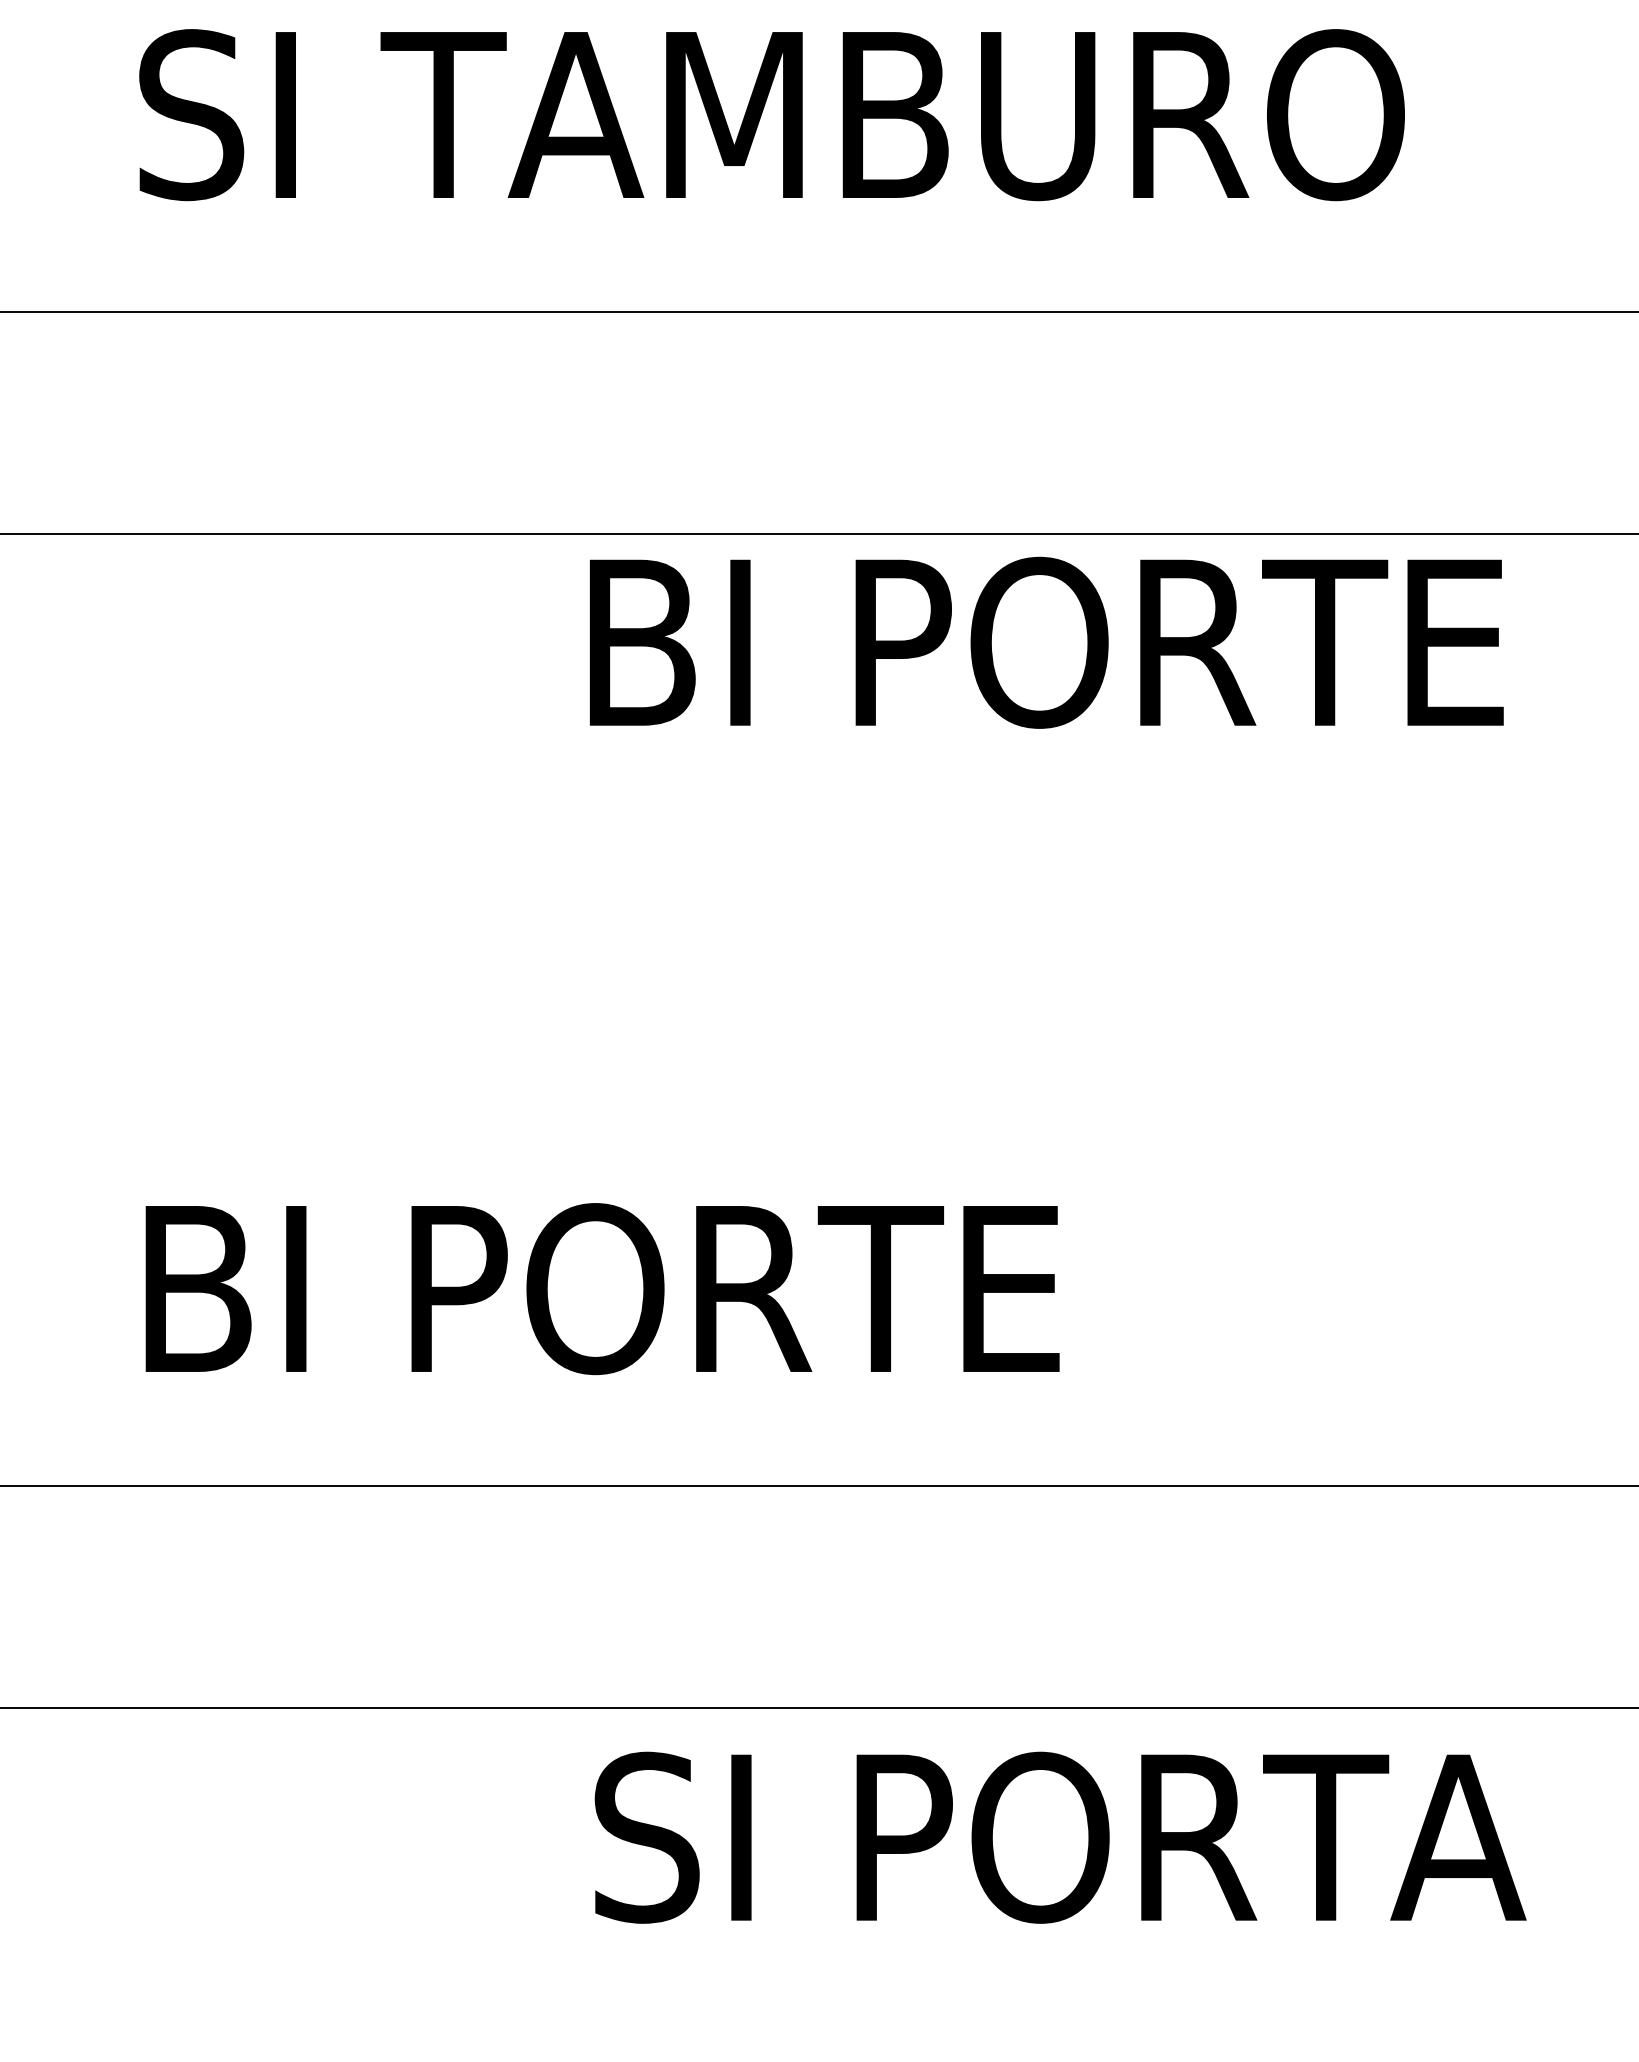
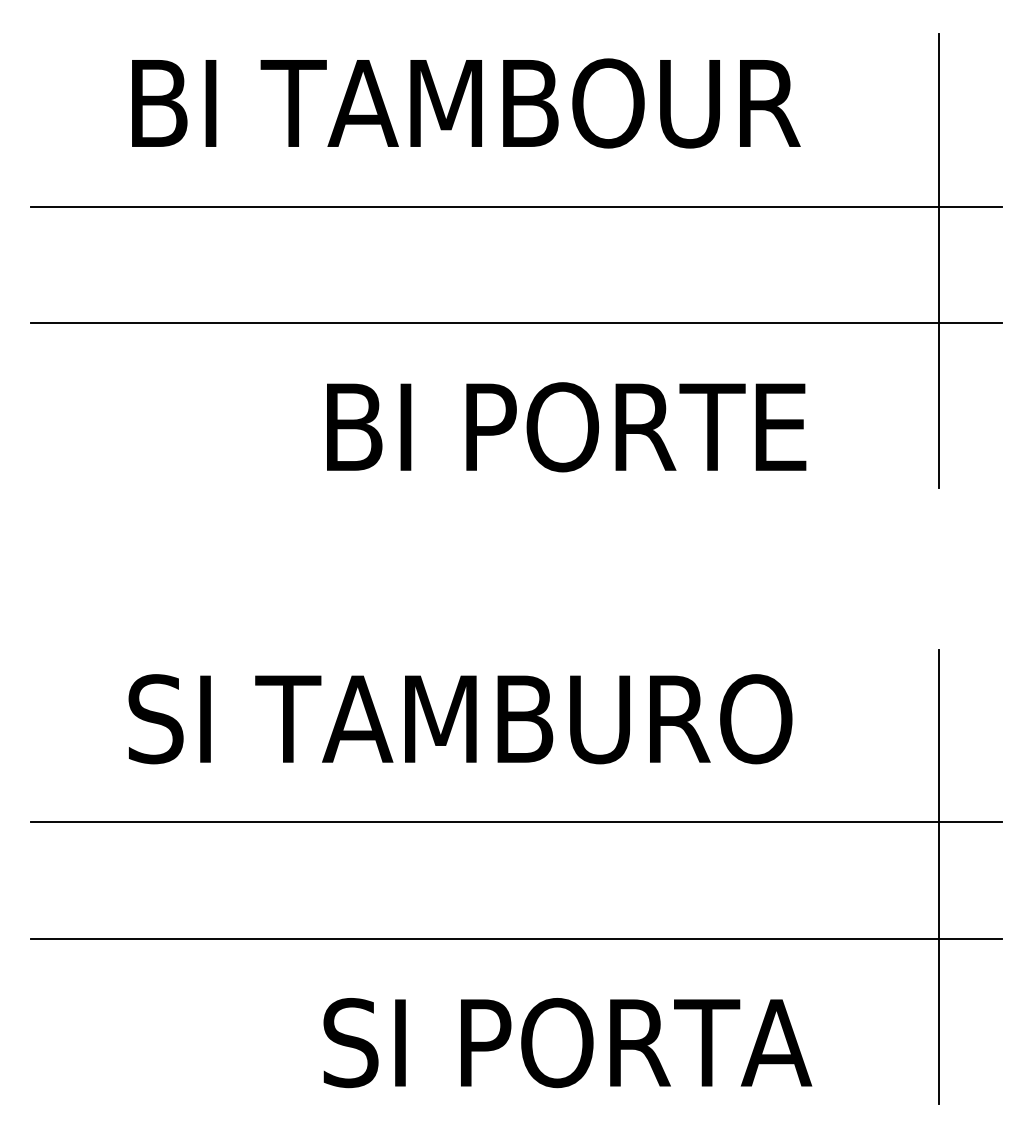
text: (779, 115) -> (464, 103), SI TAMBURO -> BI TAMBOUR
text: (1046, 643) -> (566, 427), moved
text: (772, 1289) -> (460, 719), BI PORTE -> SI TAMBURO
text: (1059, 1838) -> (567, 1043), moved

